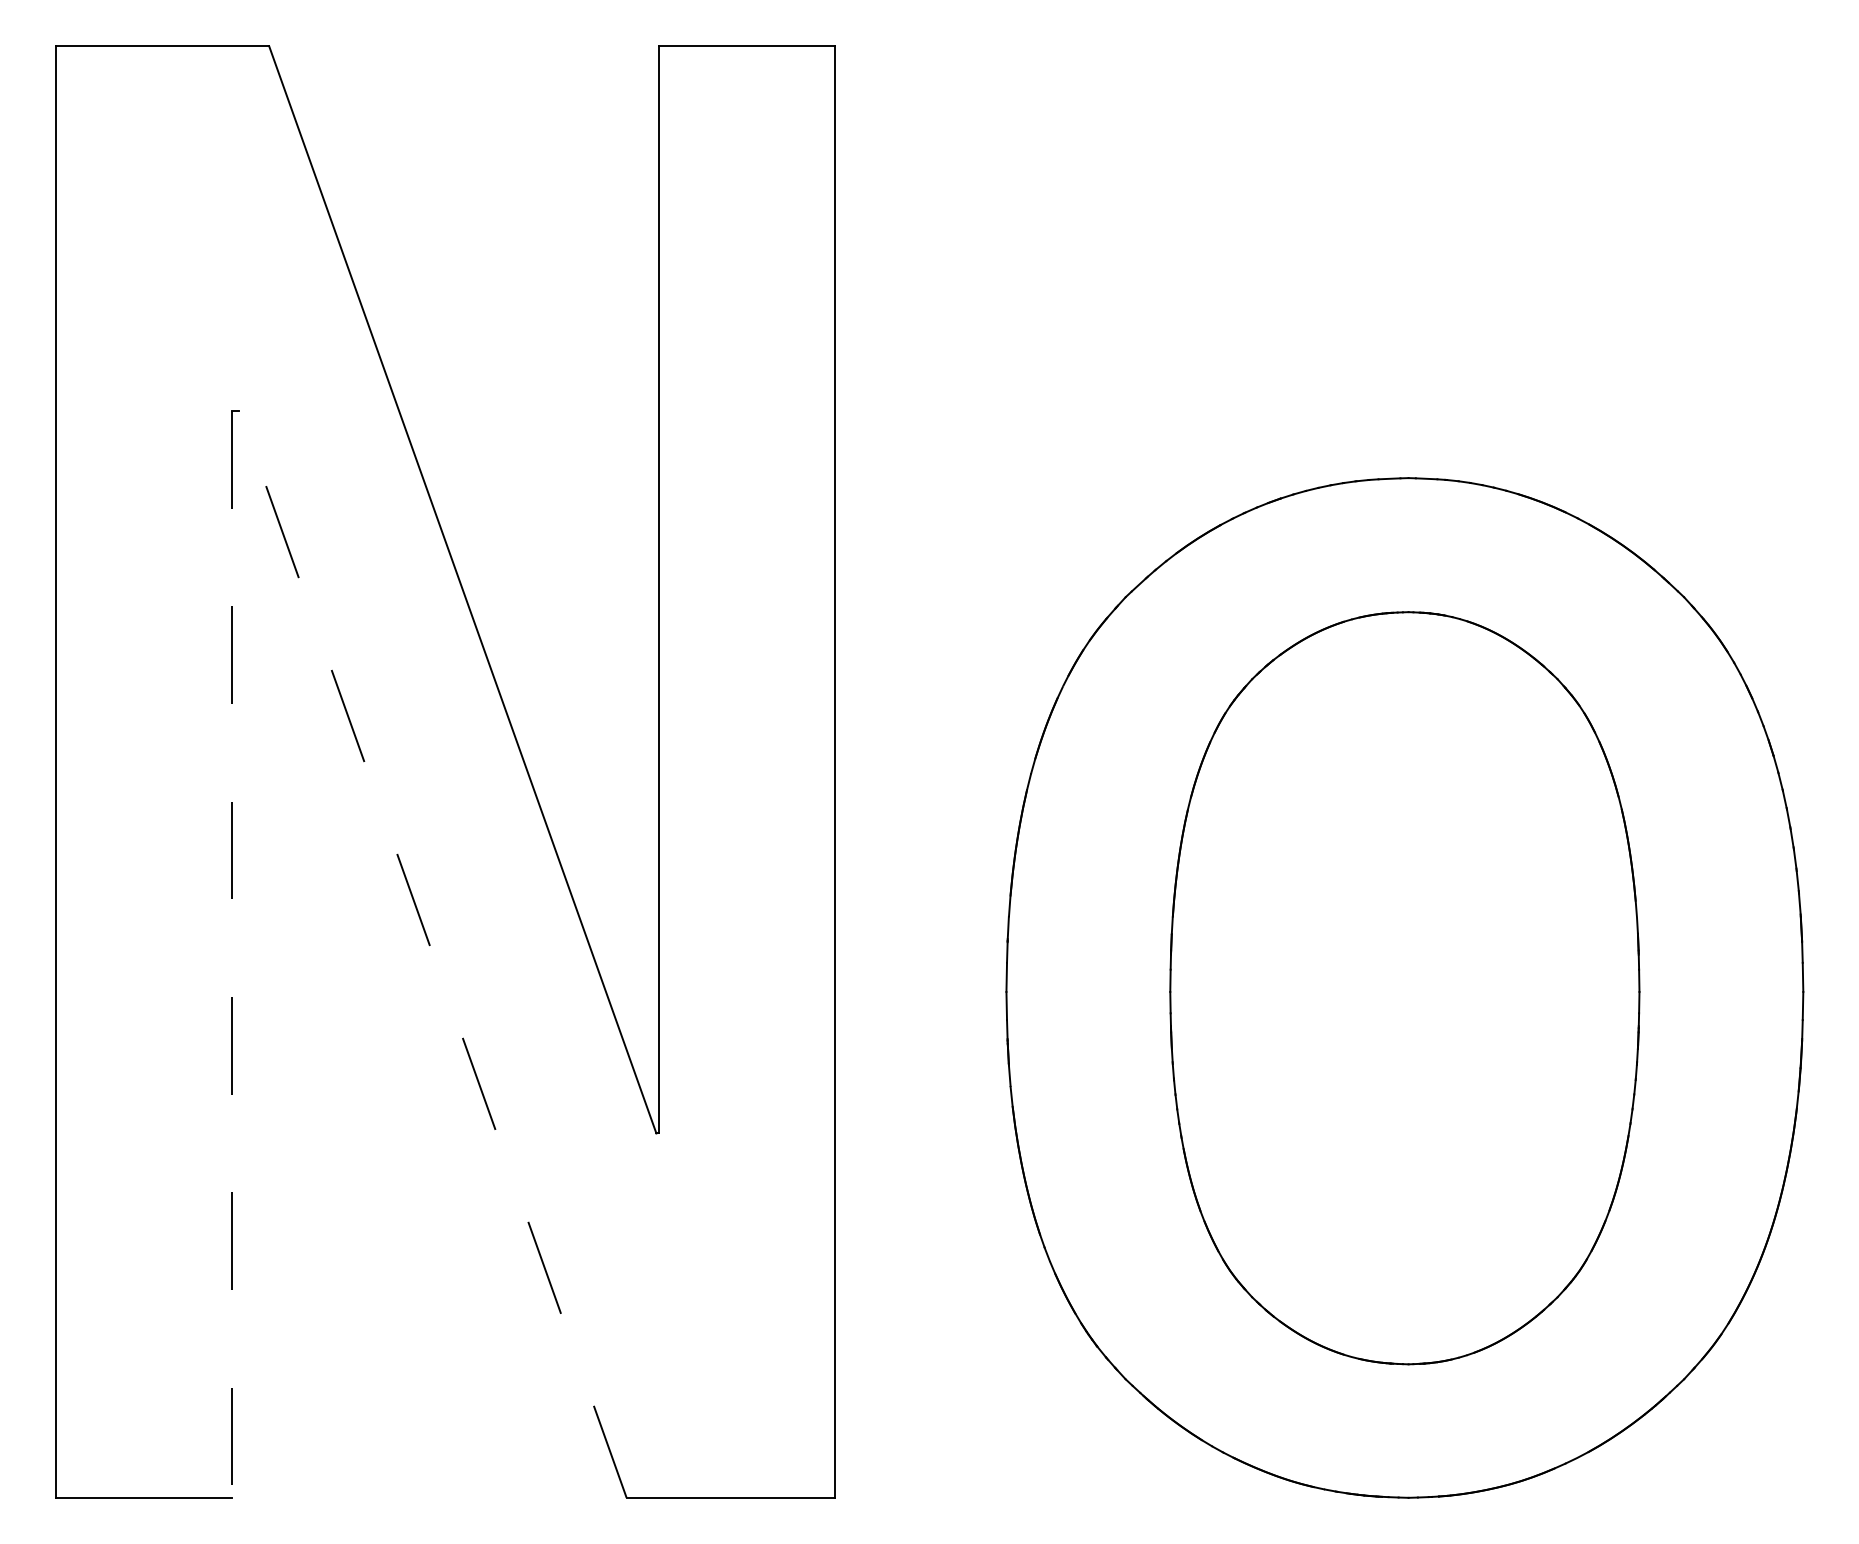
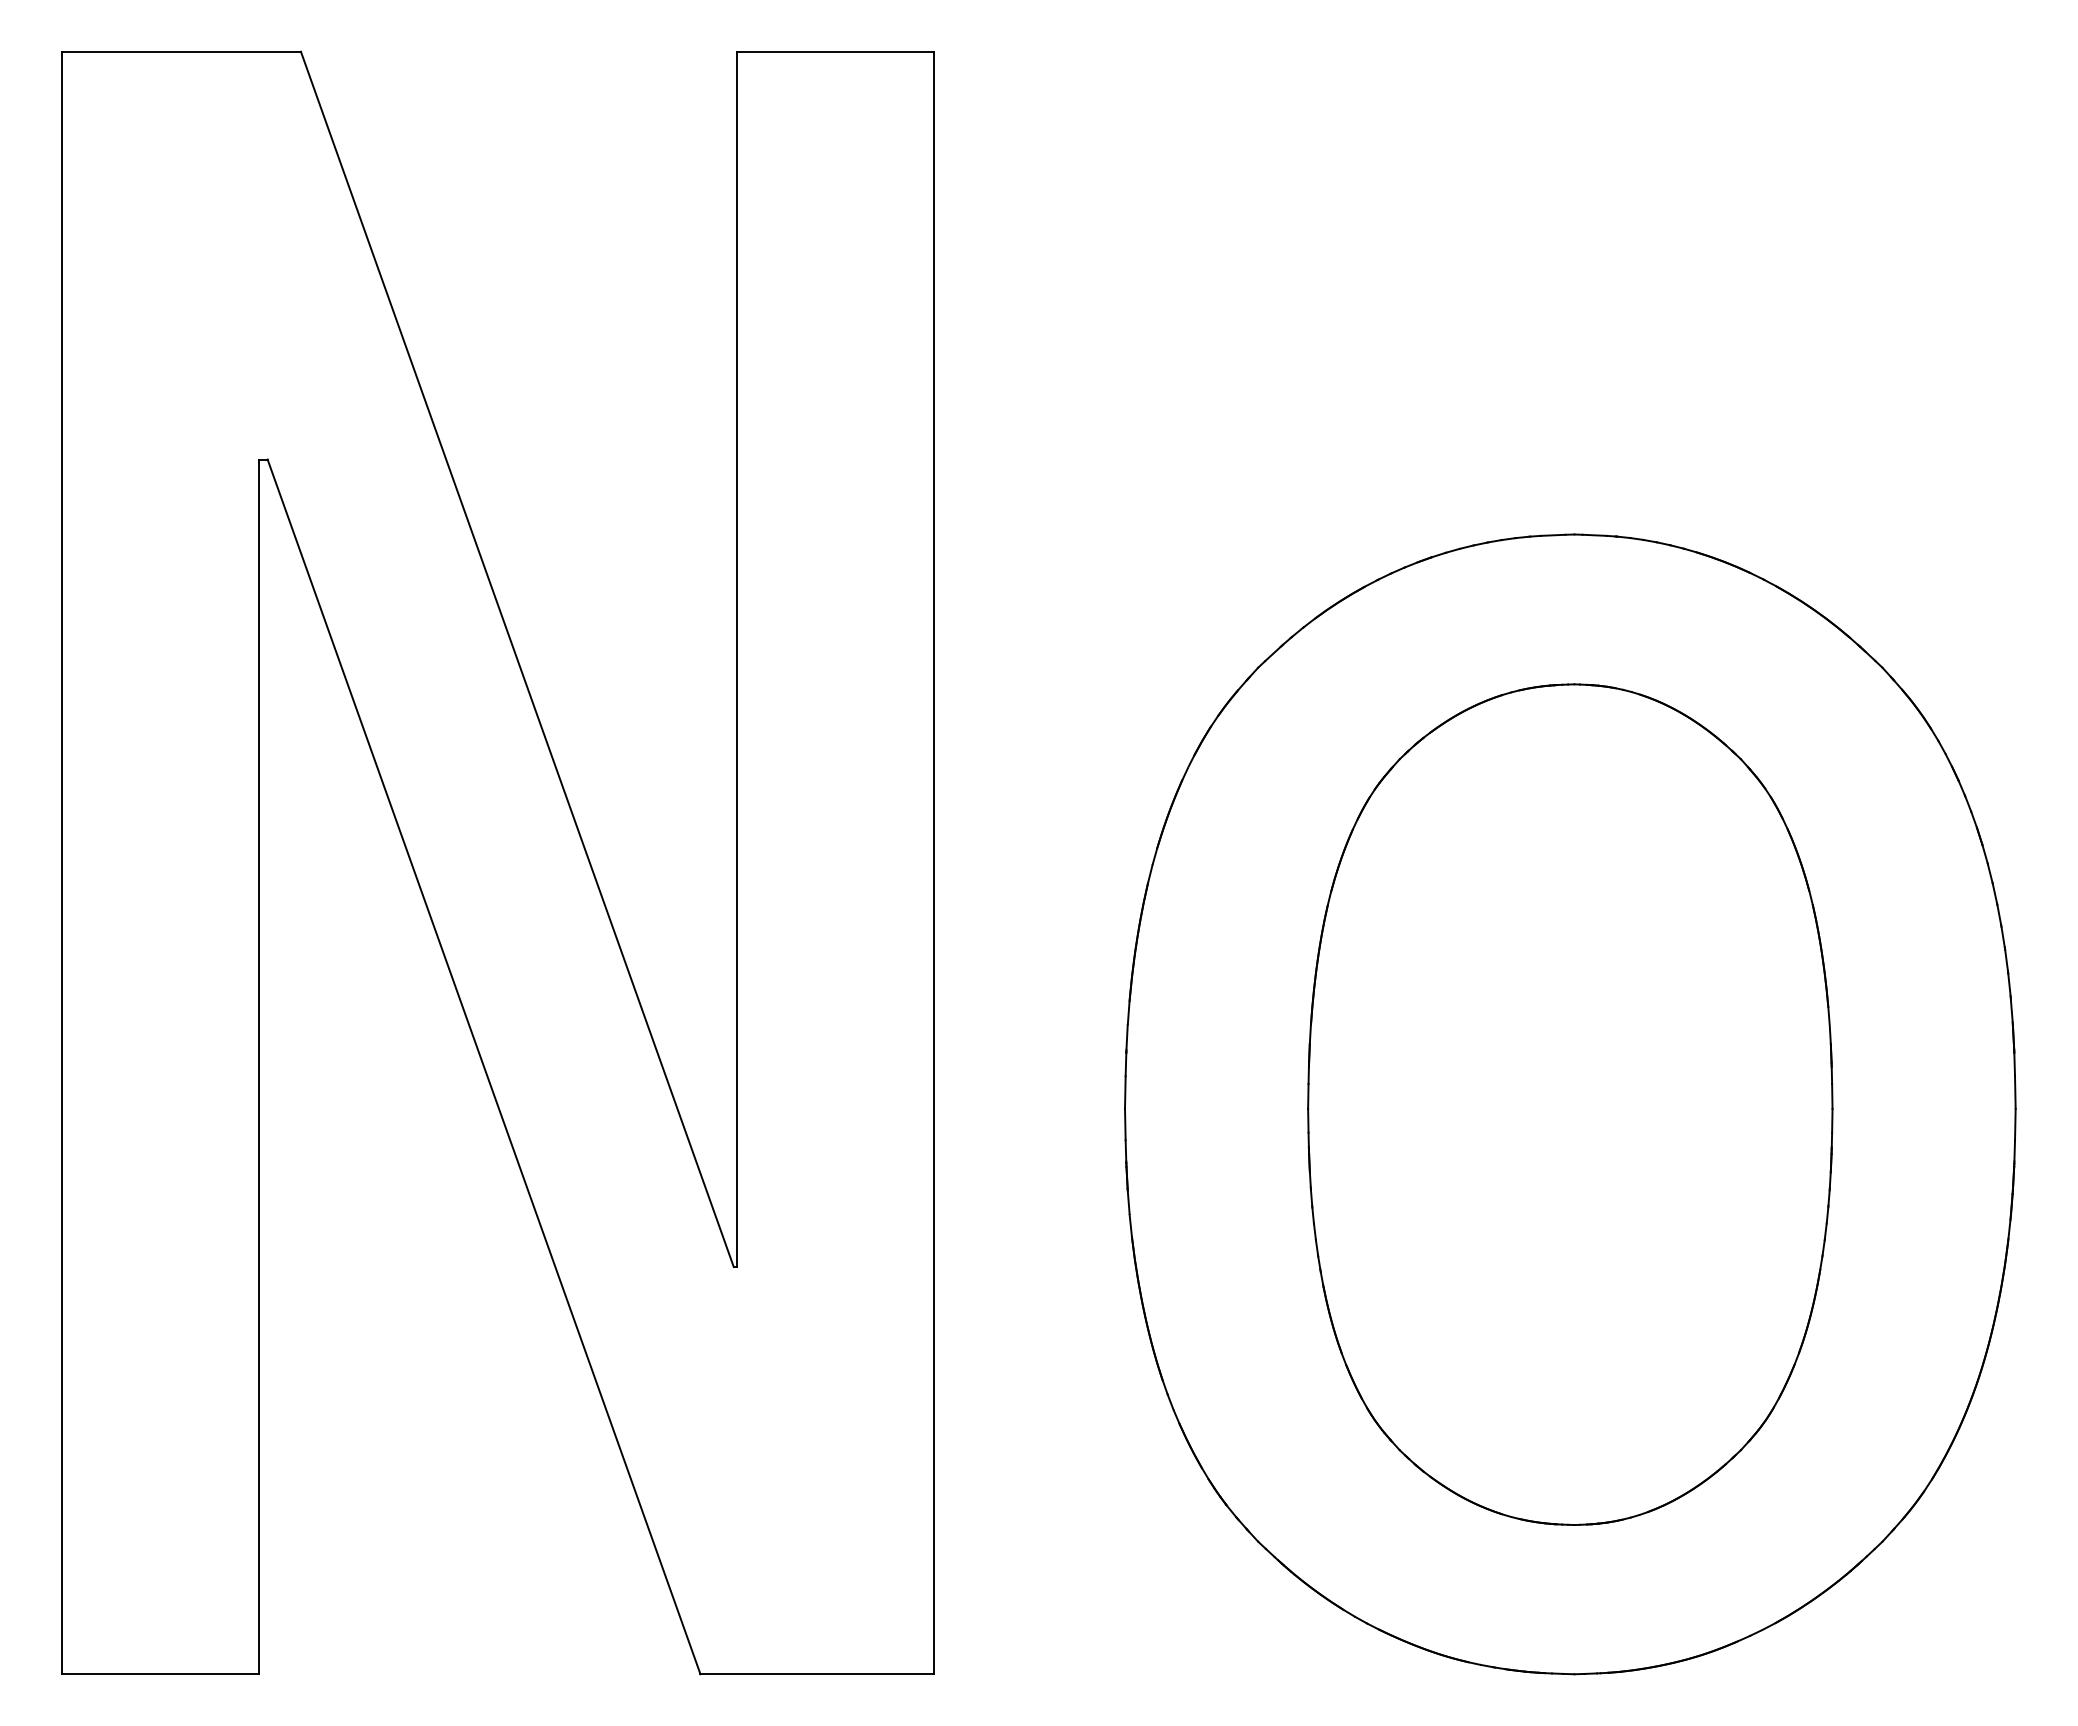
line: (232, 954) -> (259, 1067), dashed -> solid
line: (433, 954) -> (484, 1066), dashed -> solid

